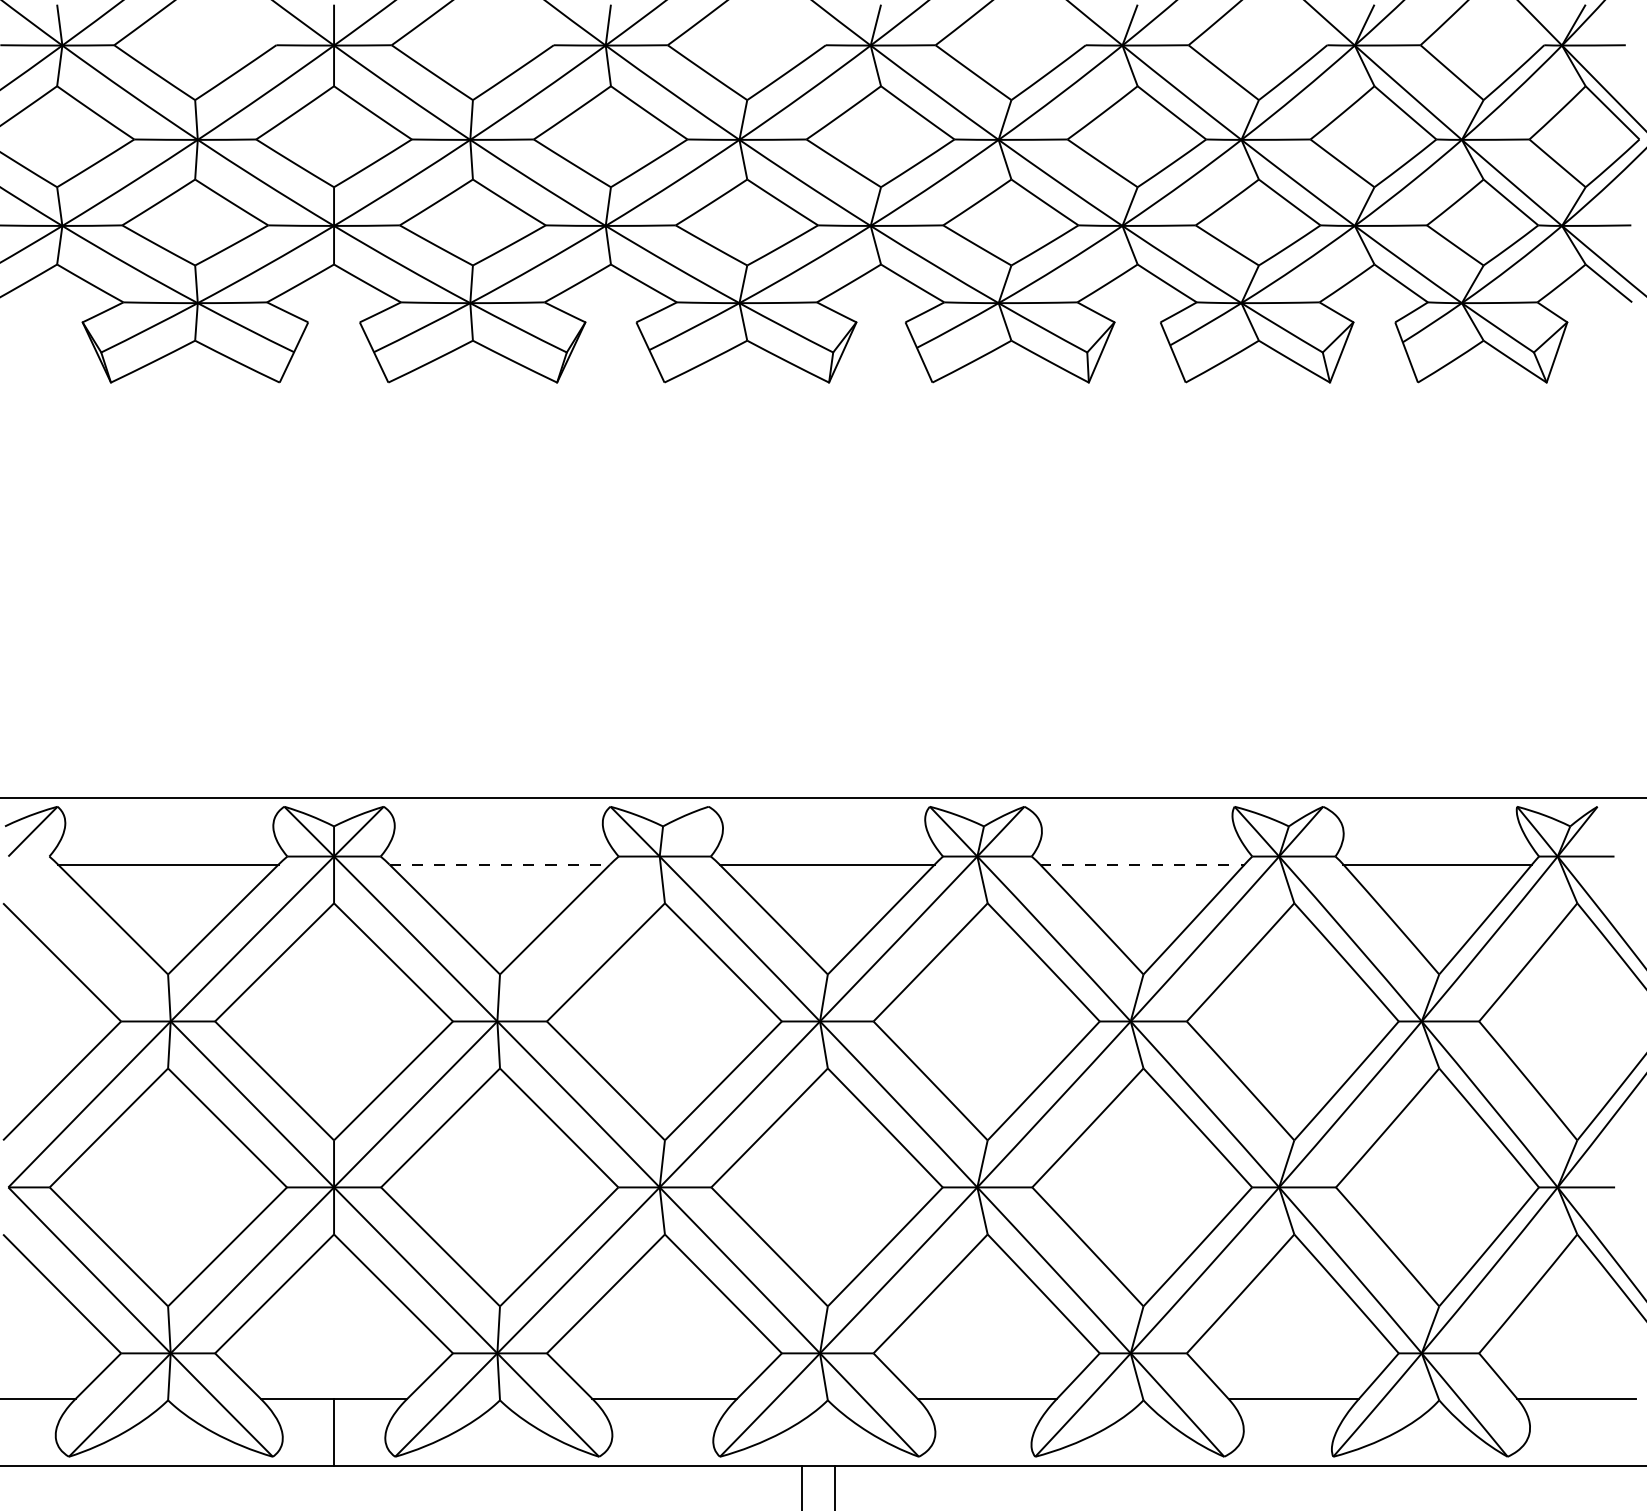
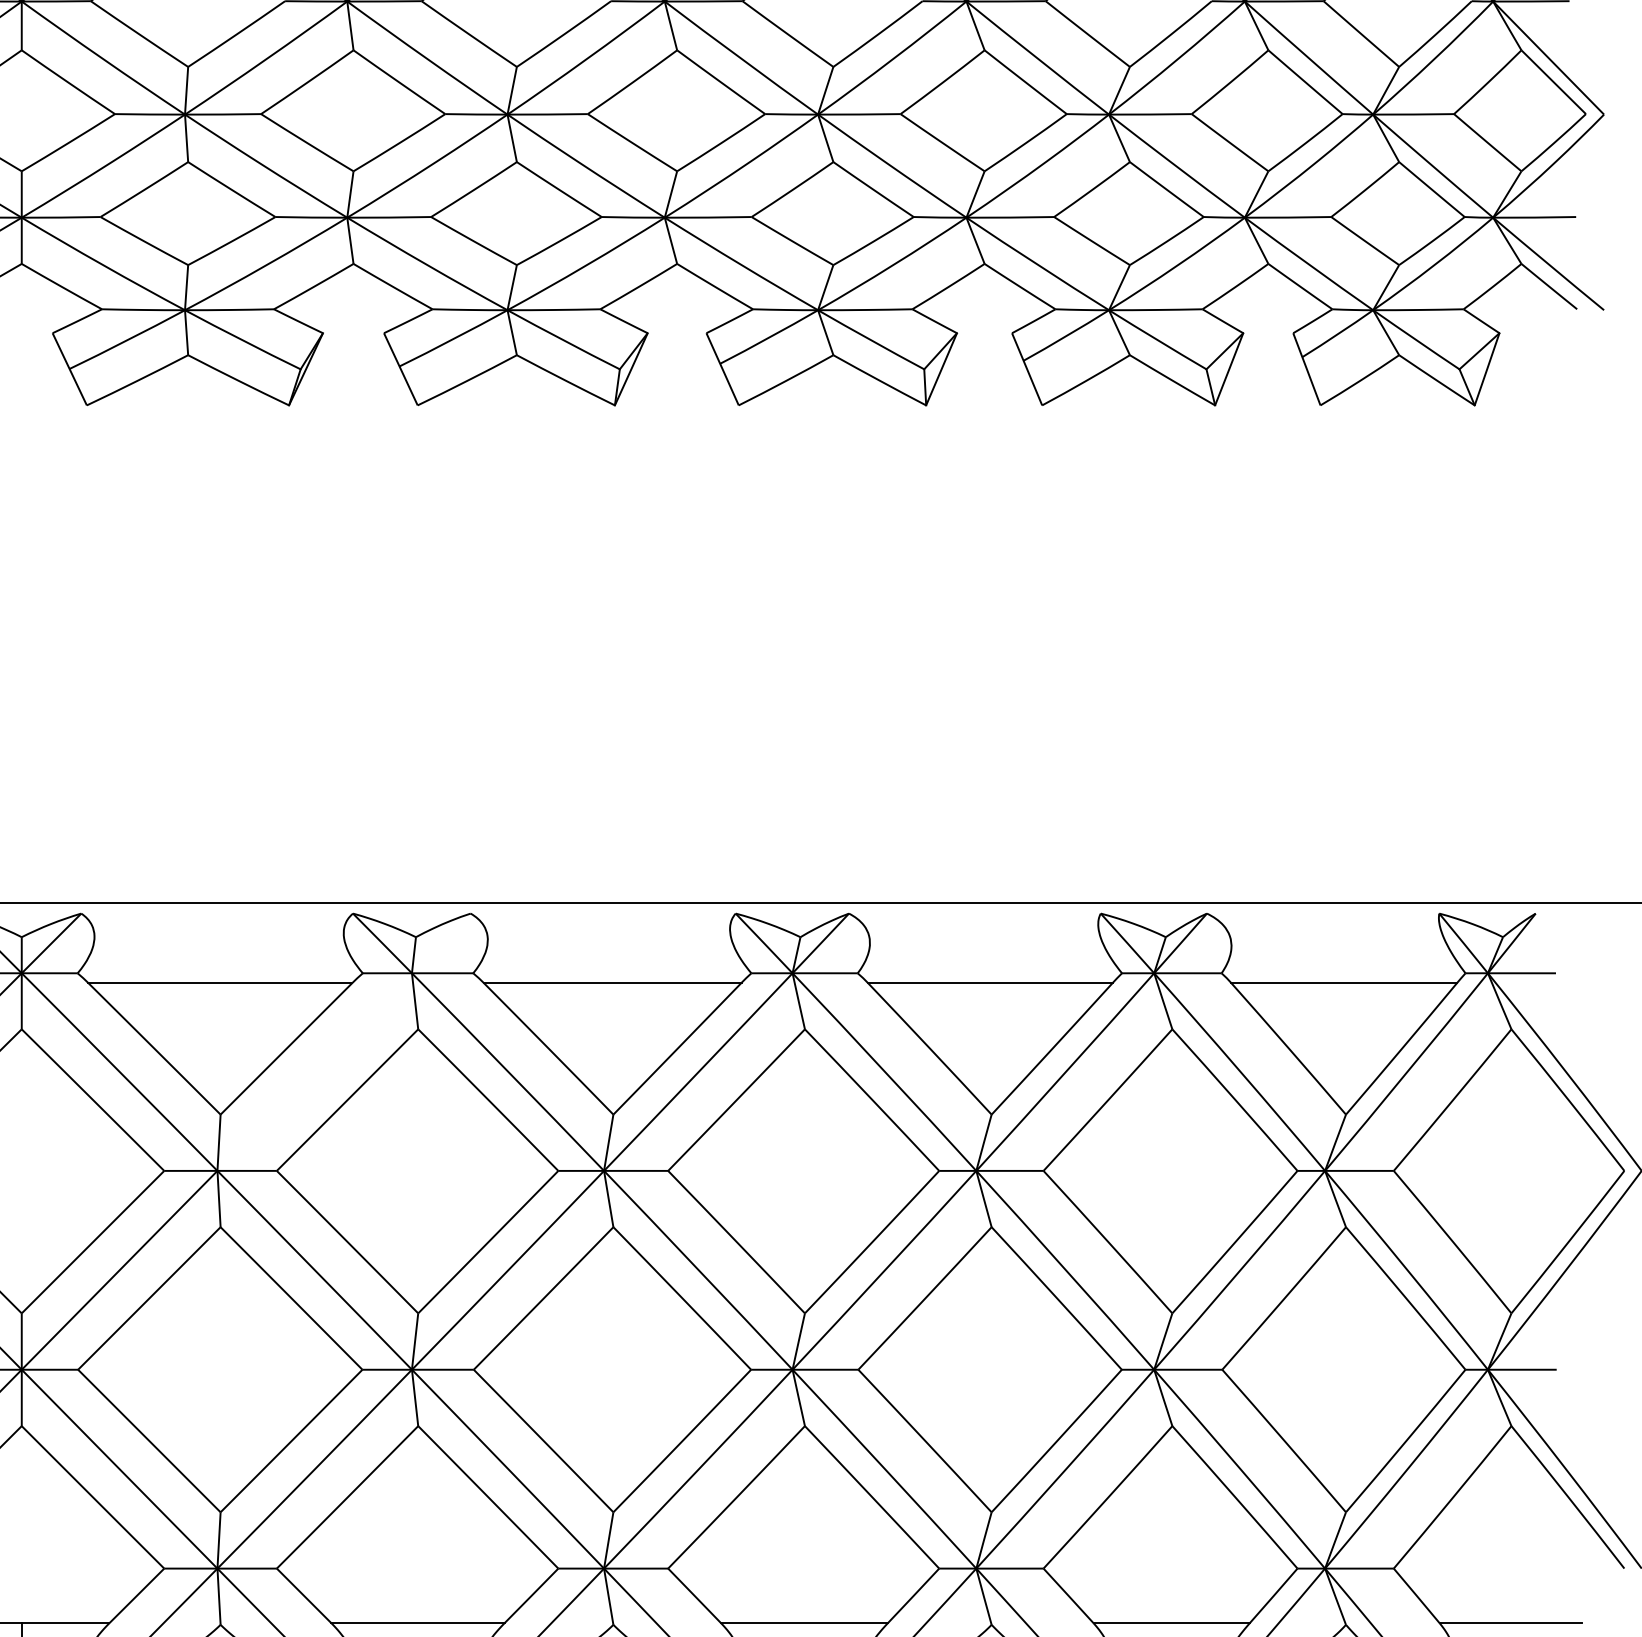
line: (500, 864) -> (221, 982), dashed -> solid
line: (1142, 864) -> (990, 982), dashed -> solid

